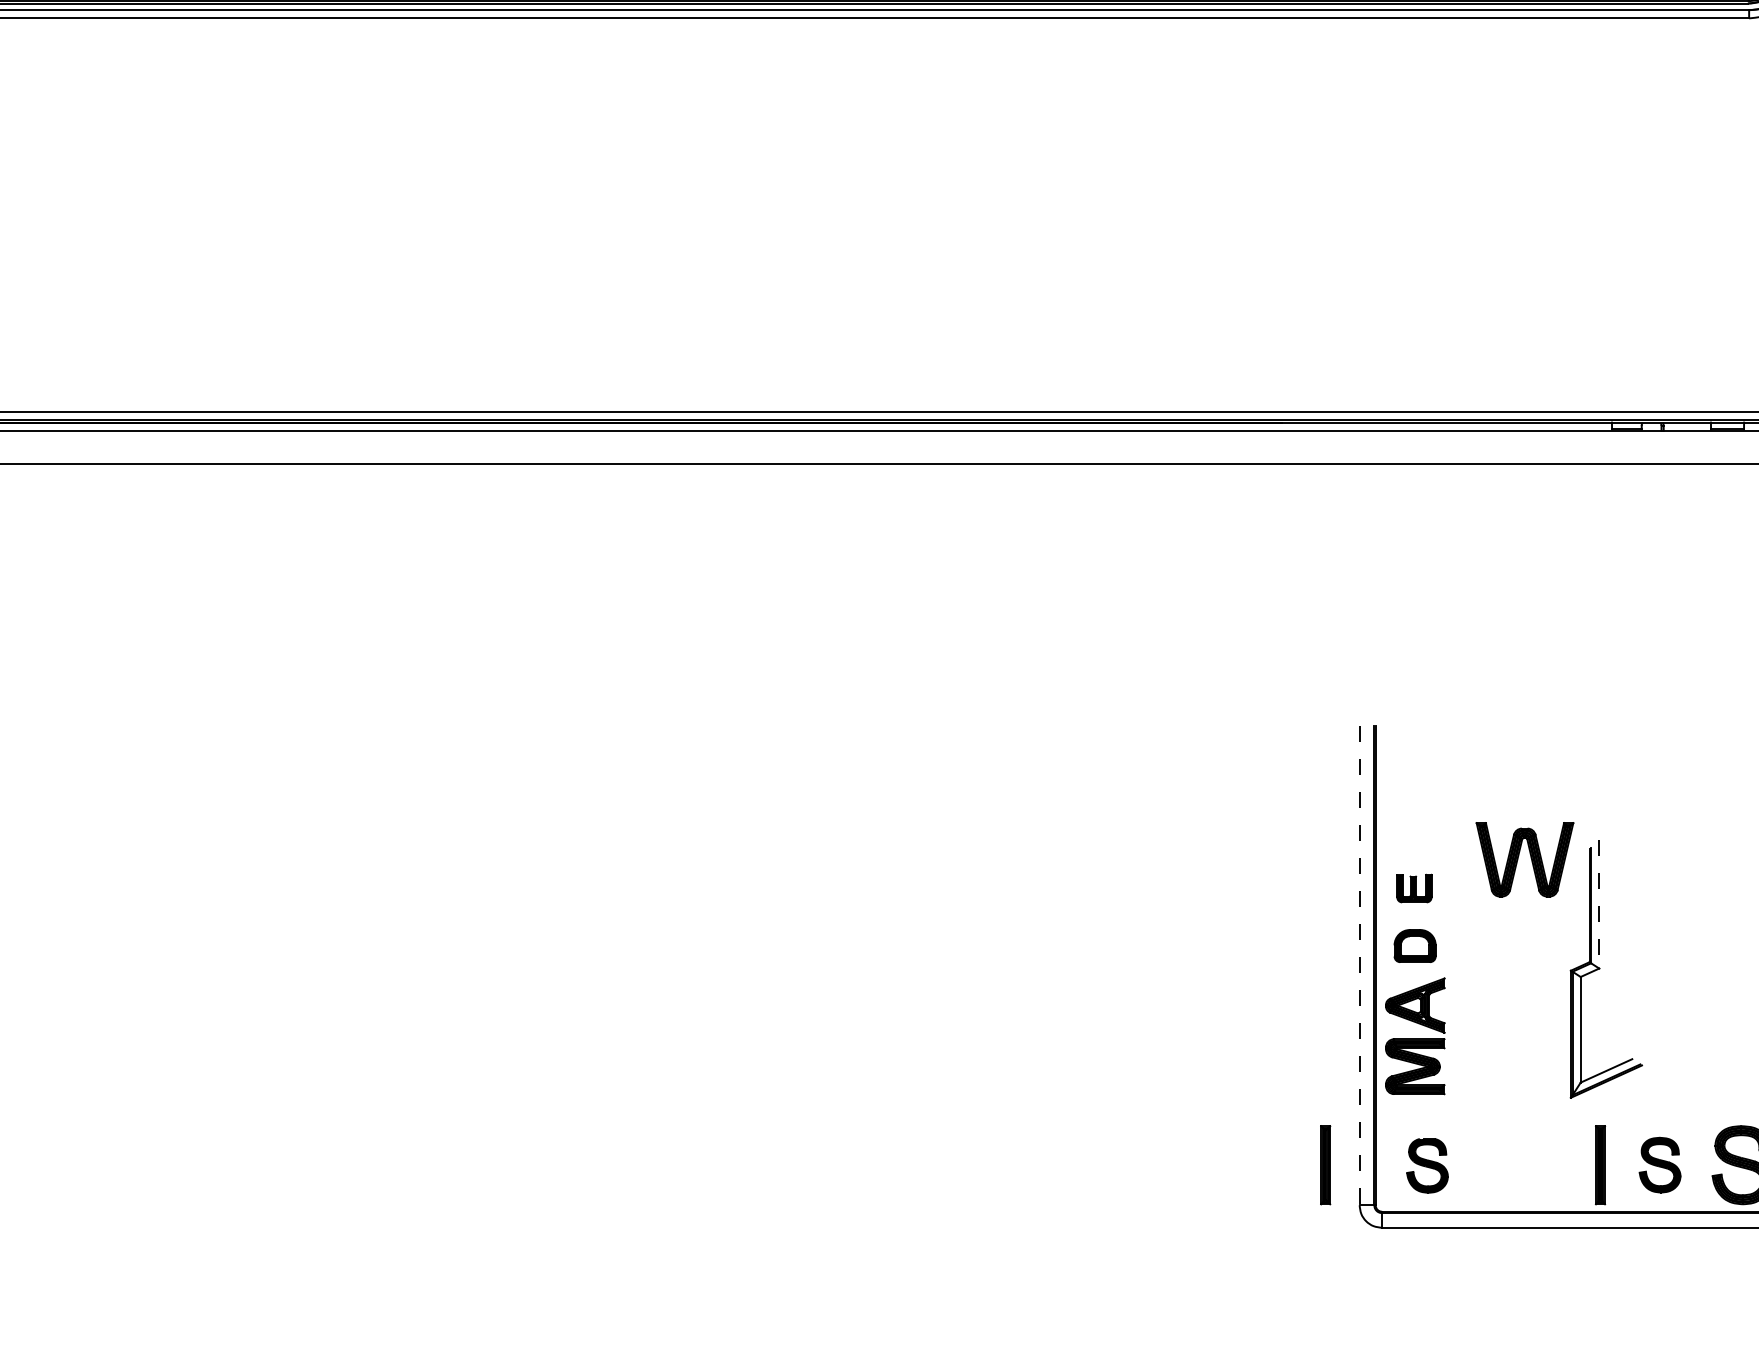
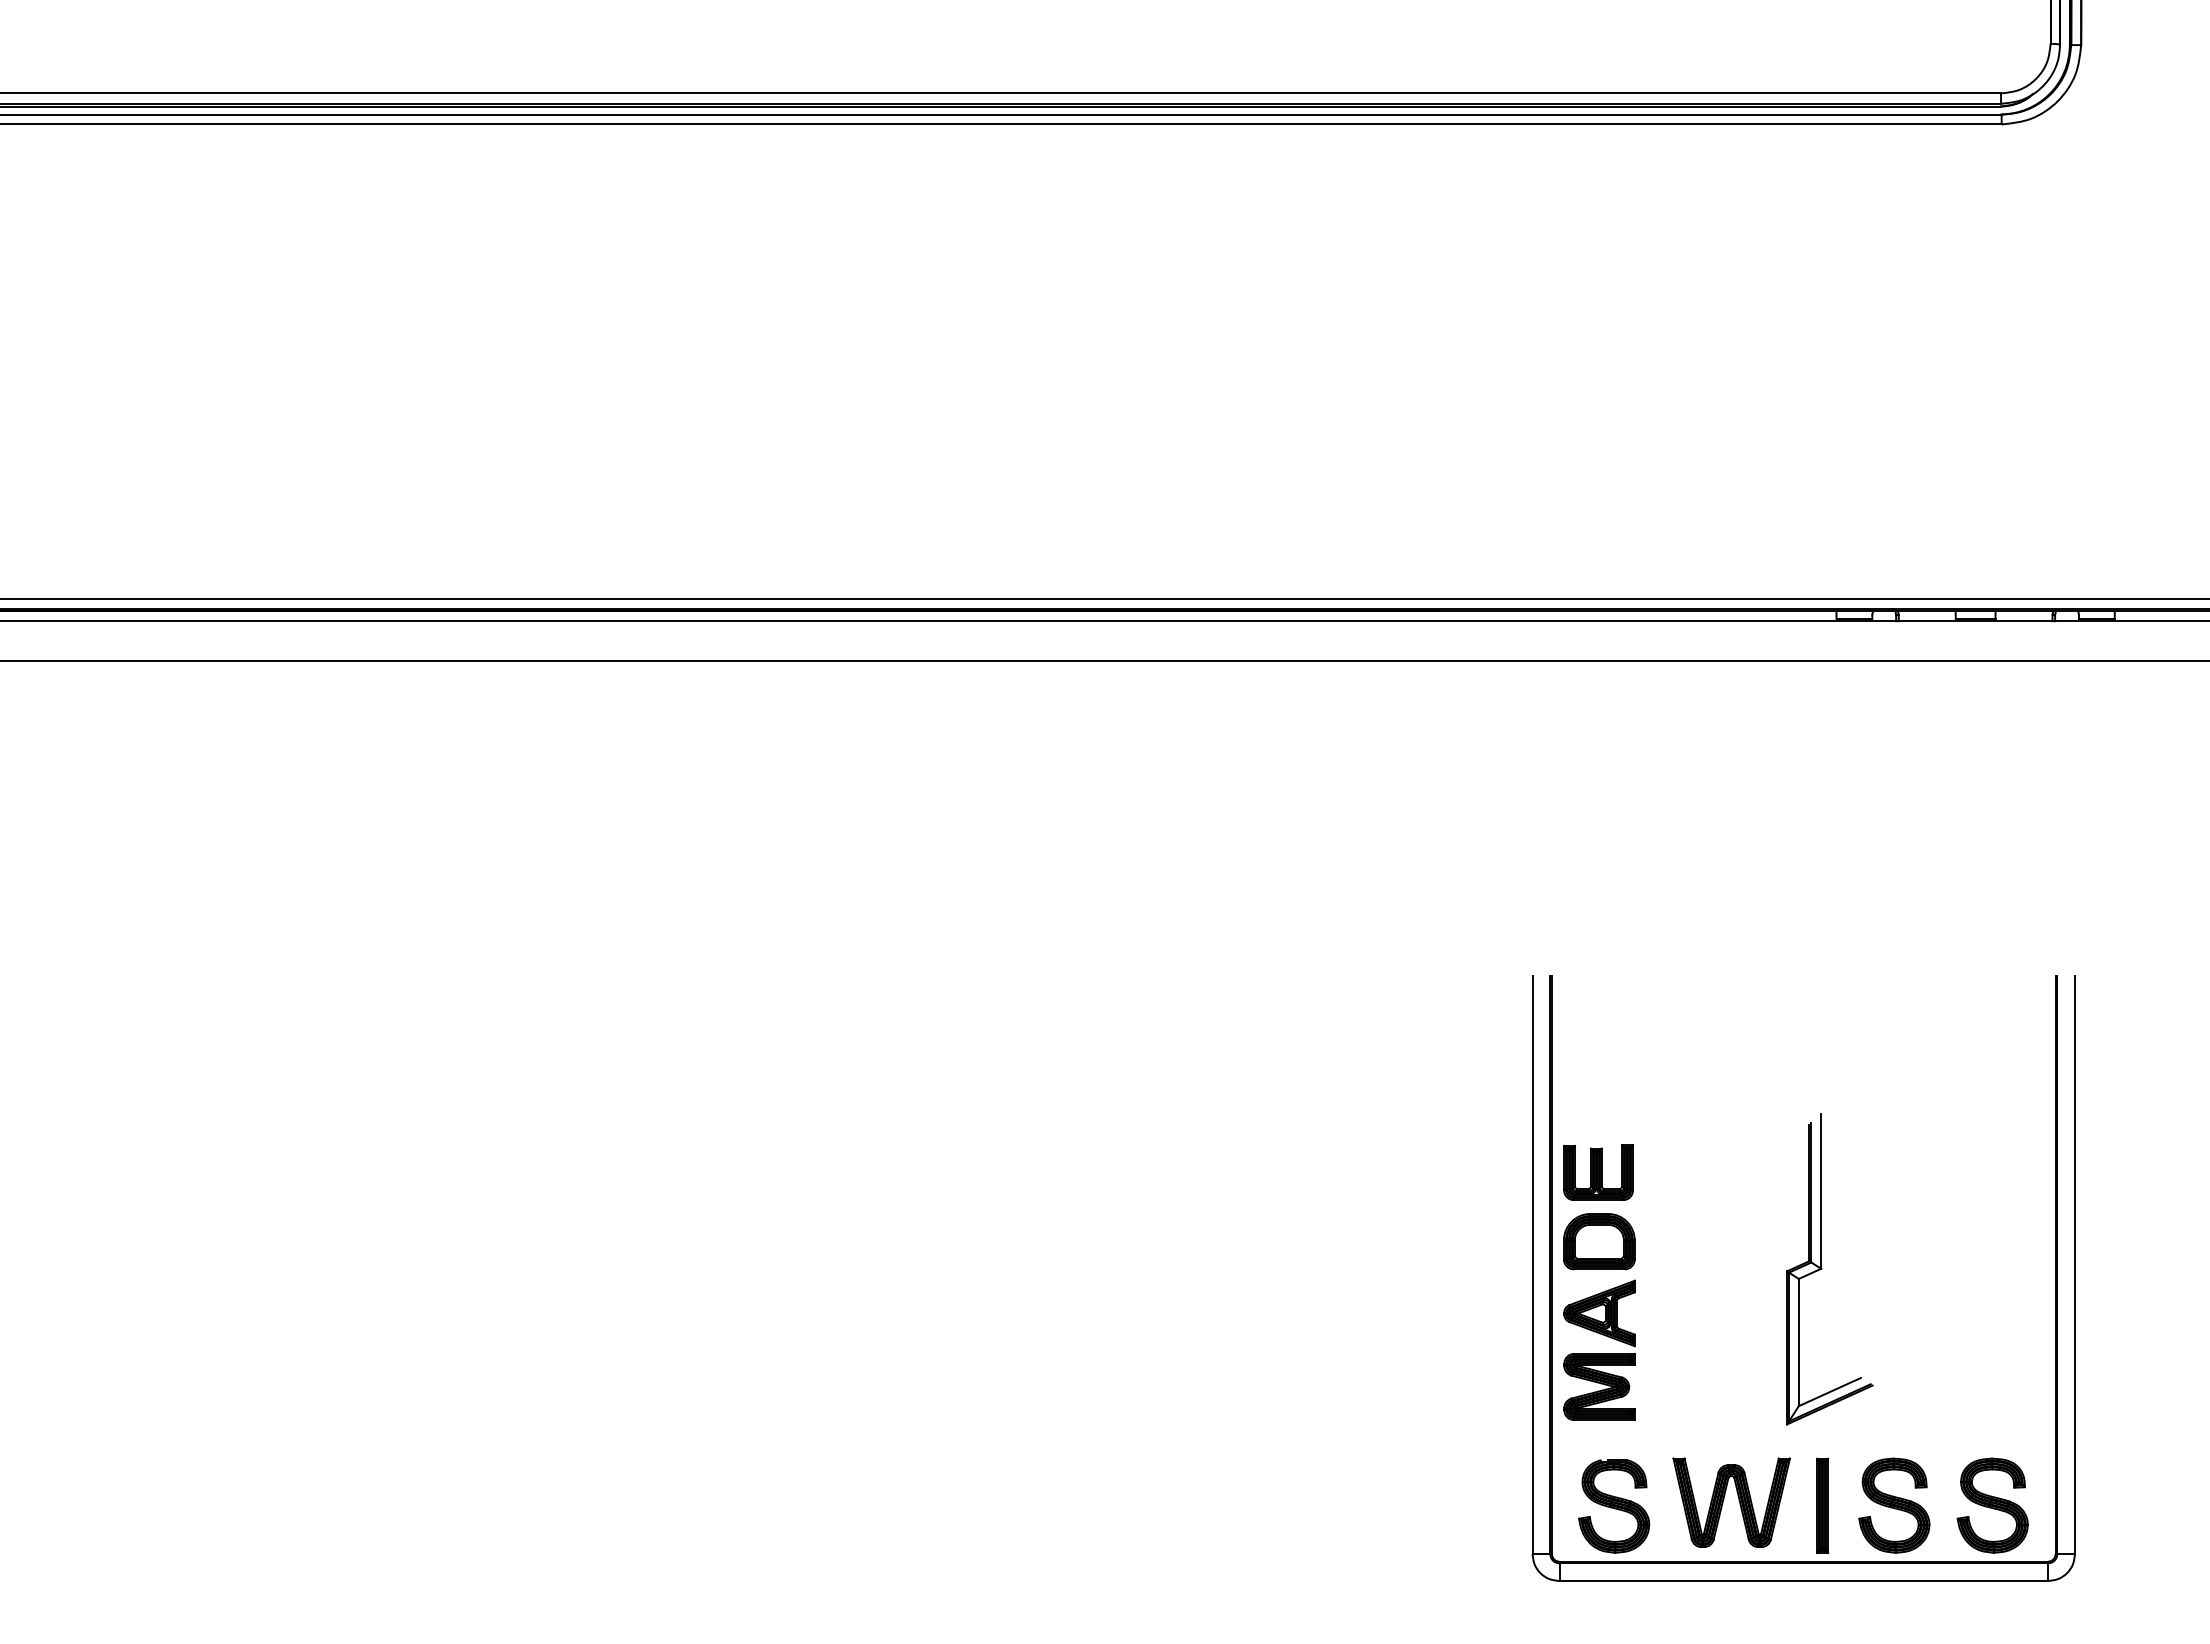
part: (1530, 857) -> (1738, 1500), moved
part: (1414, 888) -> (1598, 1172), size x1.67
line: (1599, 904) -> (1821, 1191), dashed -> solid
part: (1415, 945) -> (1599, 1241), size x1.43
line: (1359, 965) -> (1532, 1265), dashed -> solid
part: (1325, 1165) -> (1491, 1505), removed
part: (1427, 1165) -> (1614, 1506), size x1.43
part: (1660, 1165) -> (1894, 1505), size x1.43

